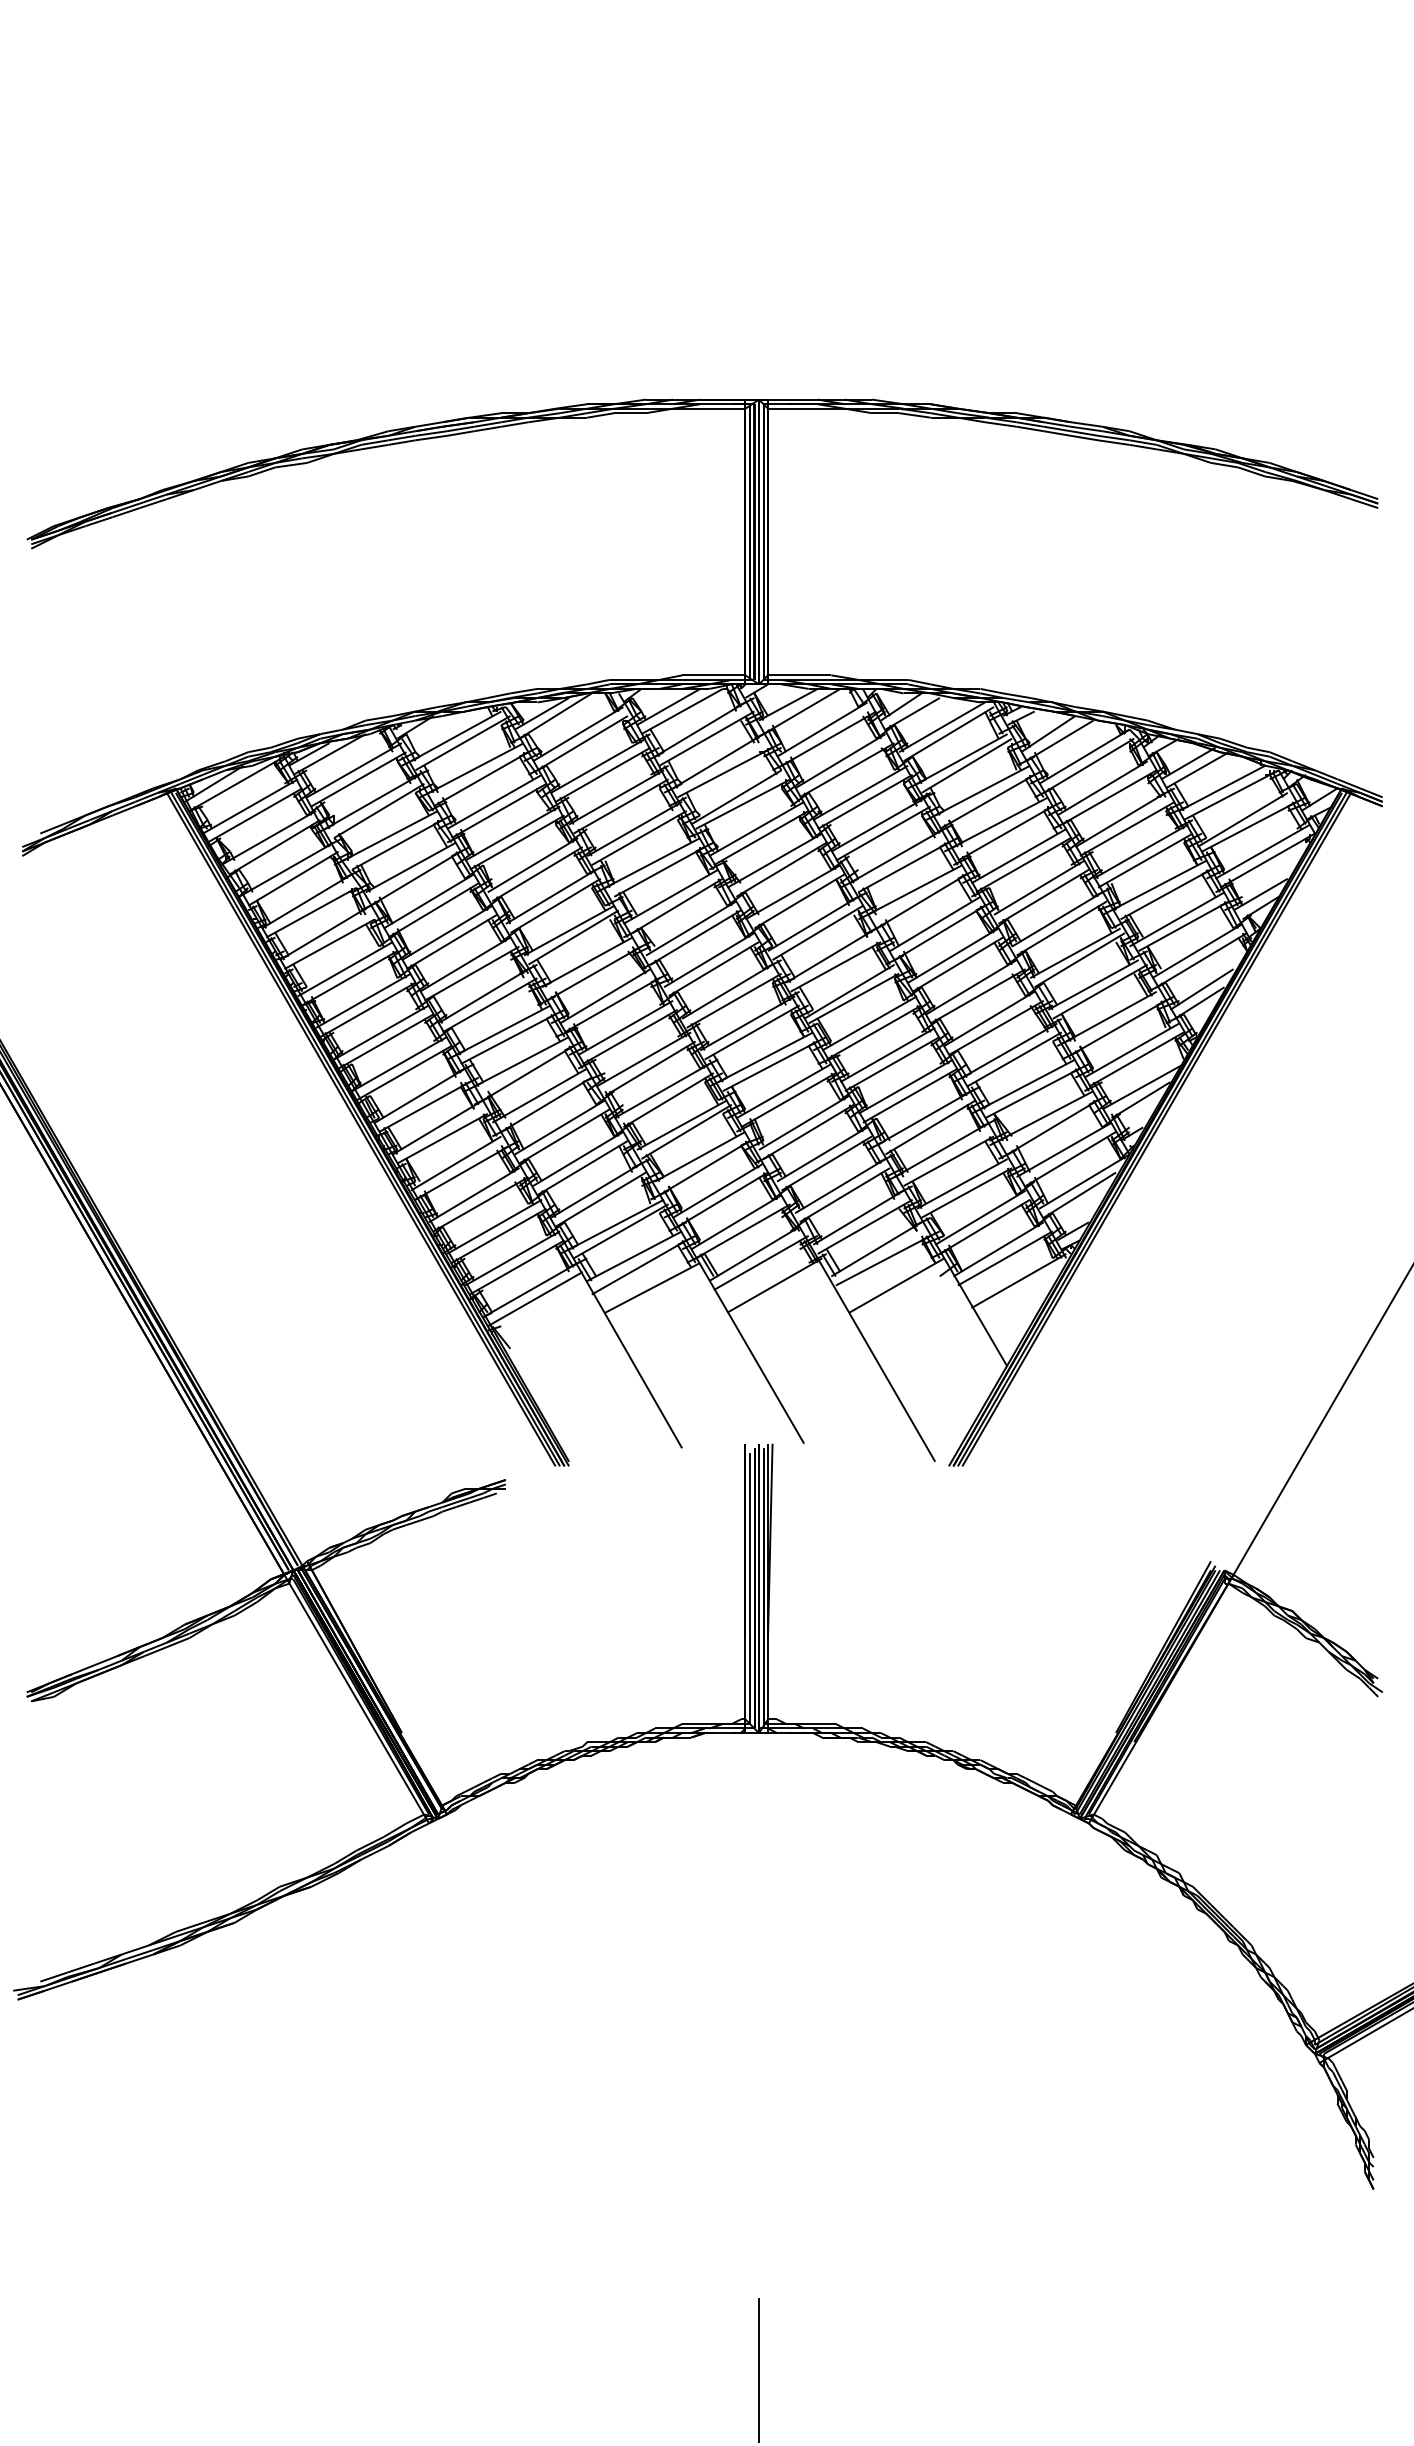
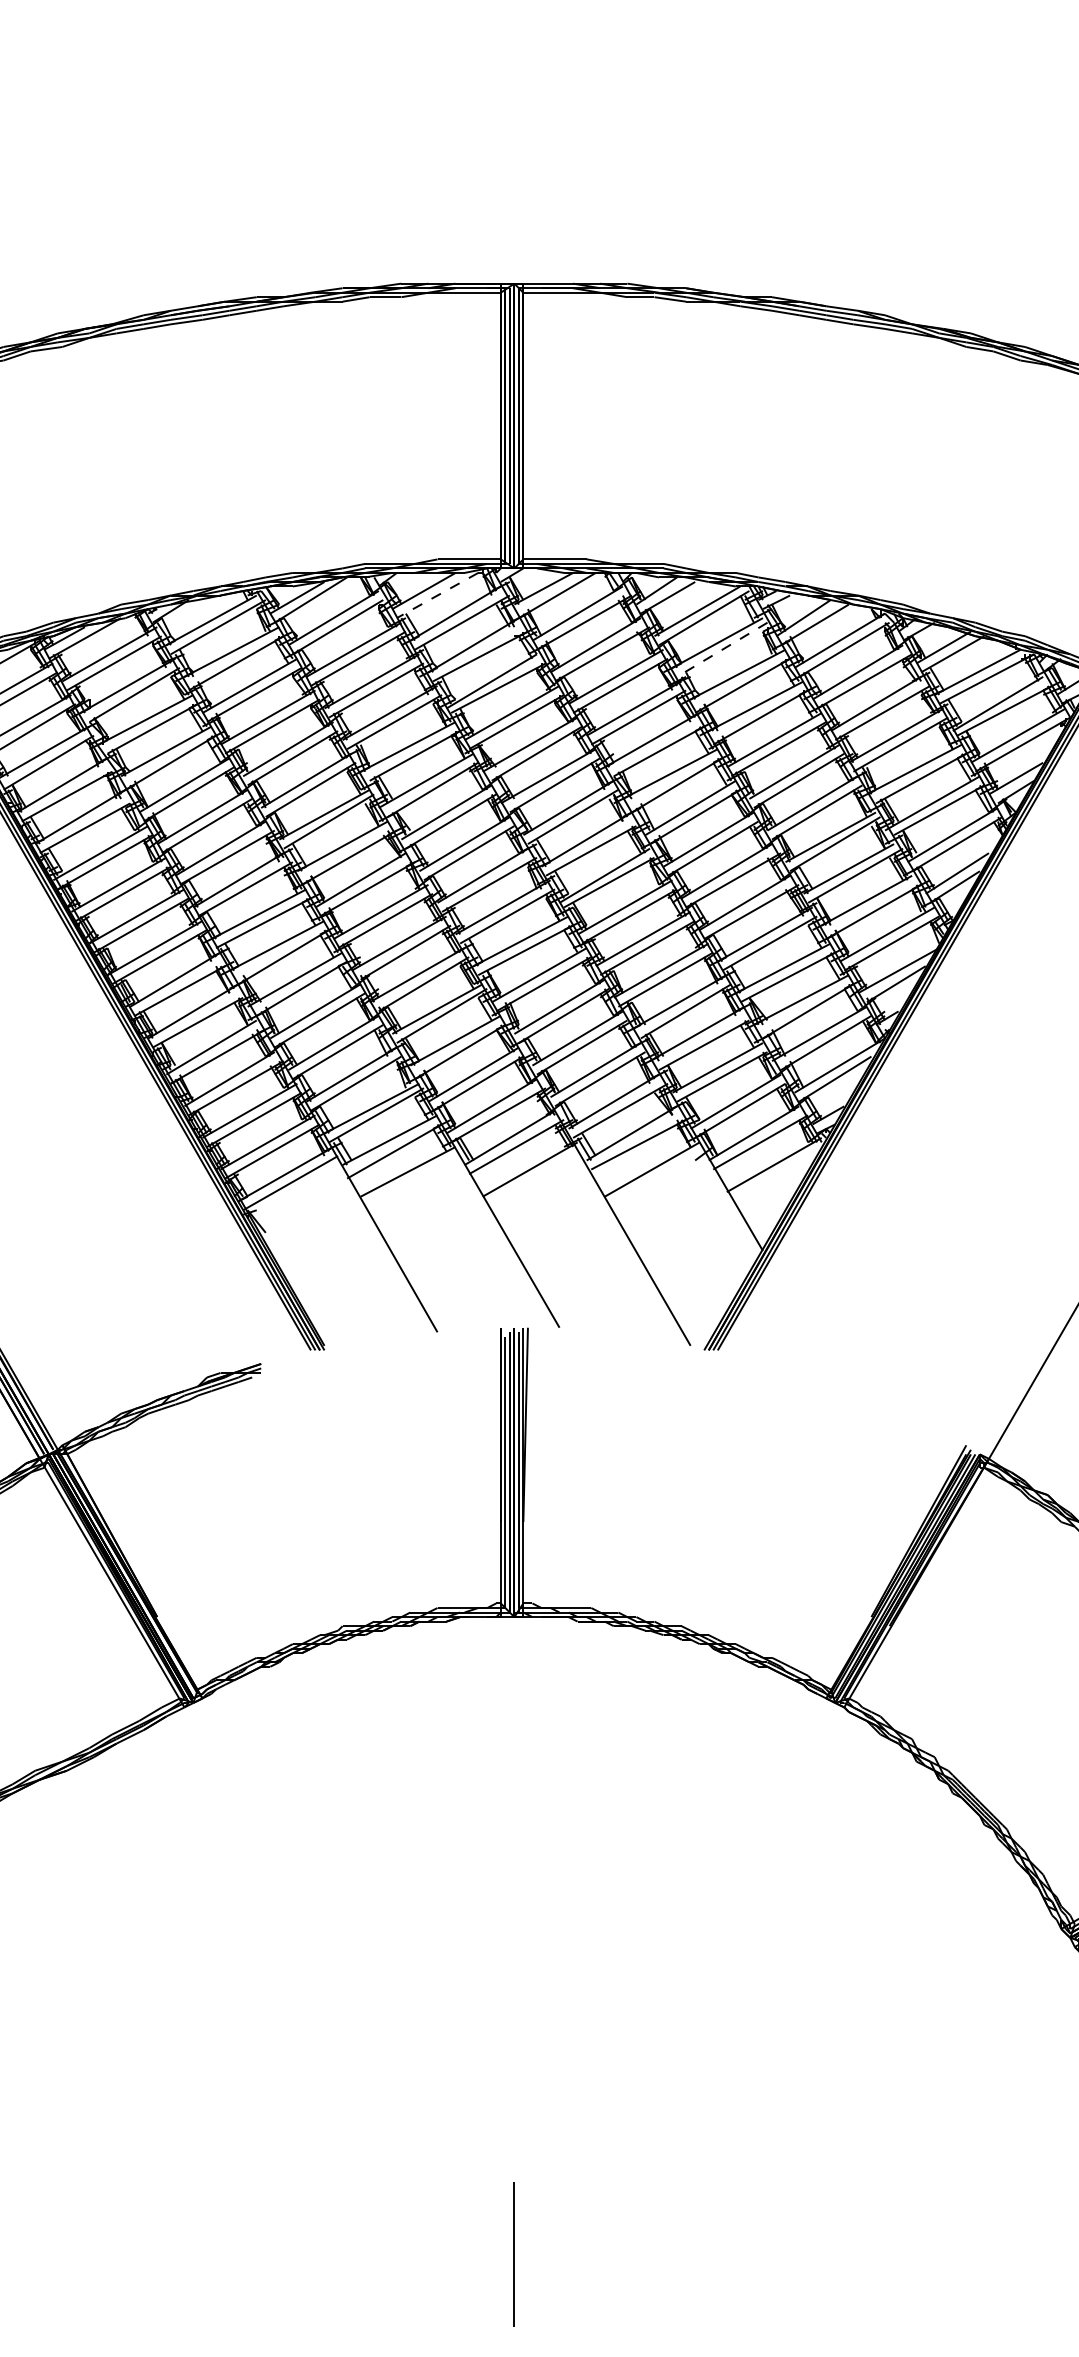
line: (682, 711) -> (437, 595), solid -> dashed
line: (966, 765) -> (721, 649), solid -> dashed

